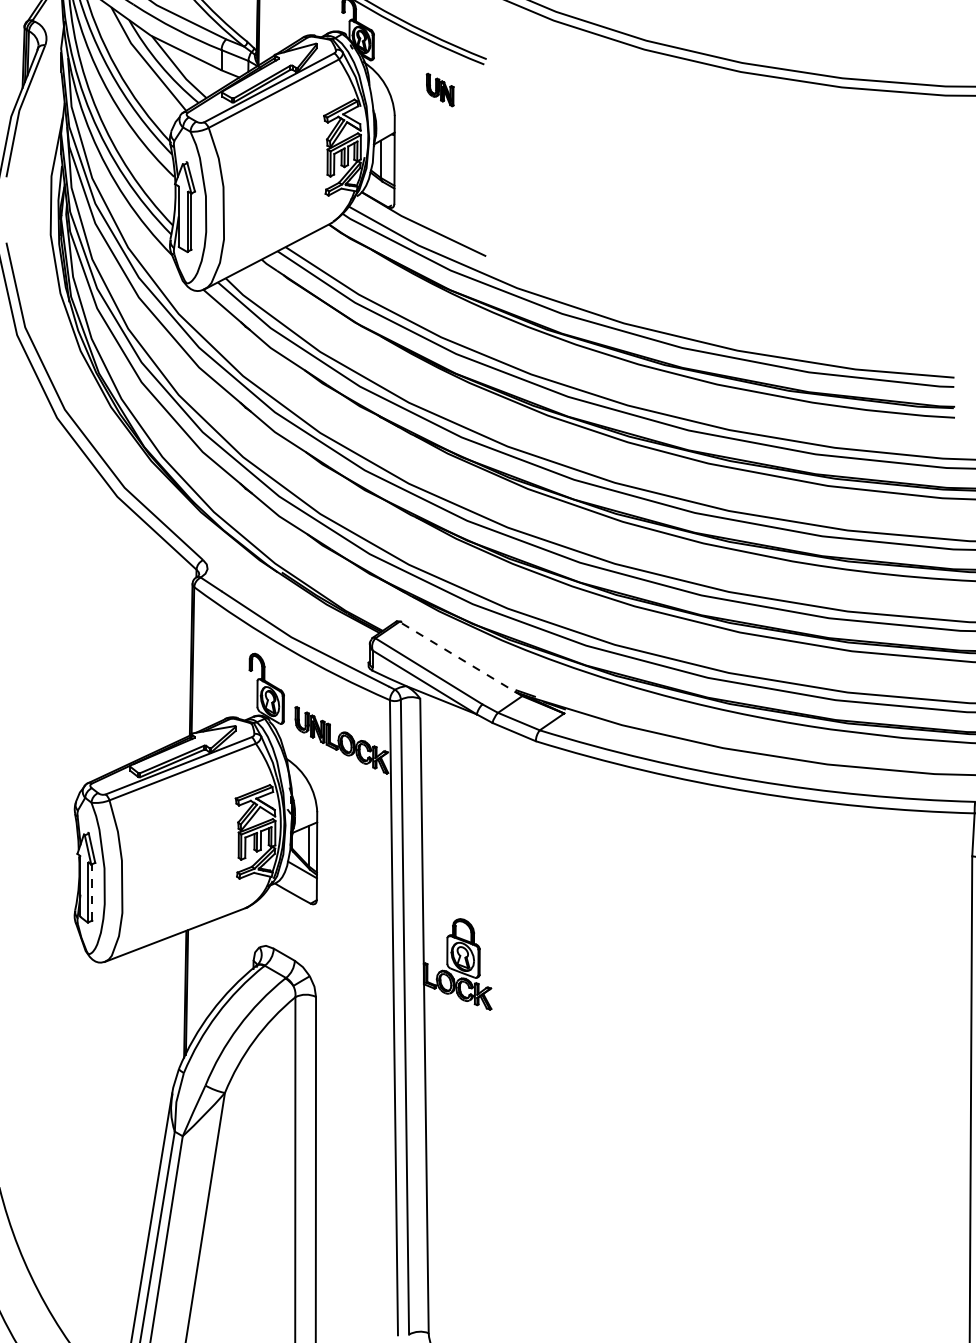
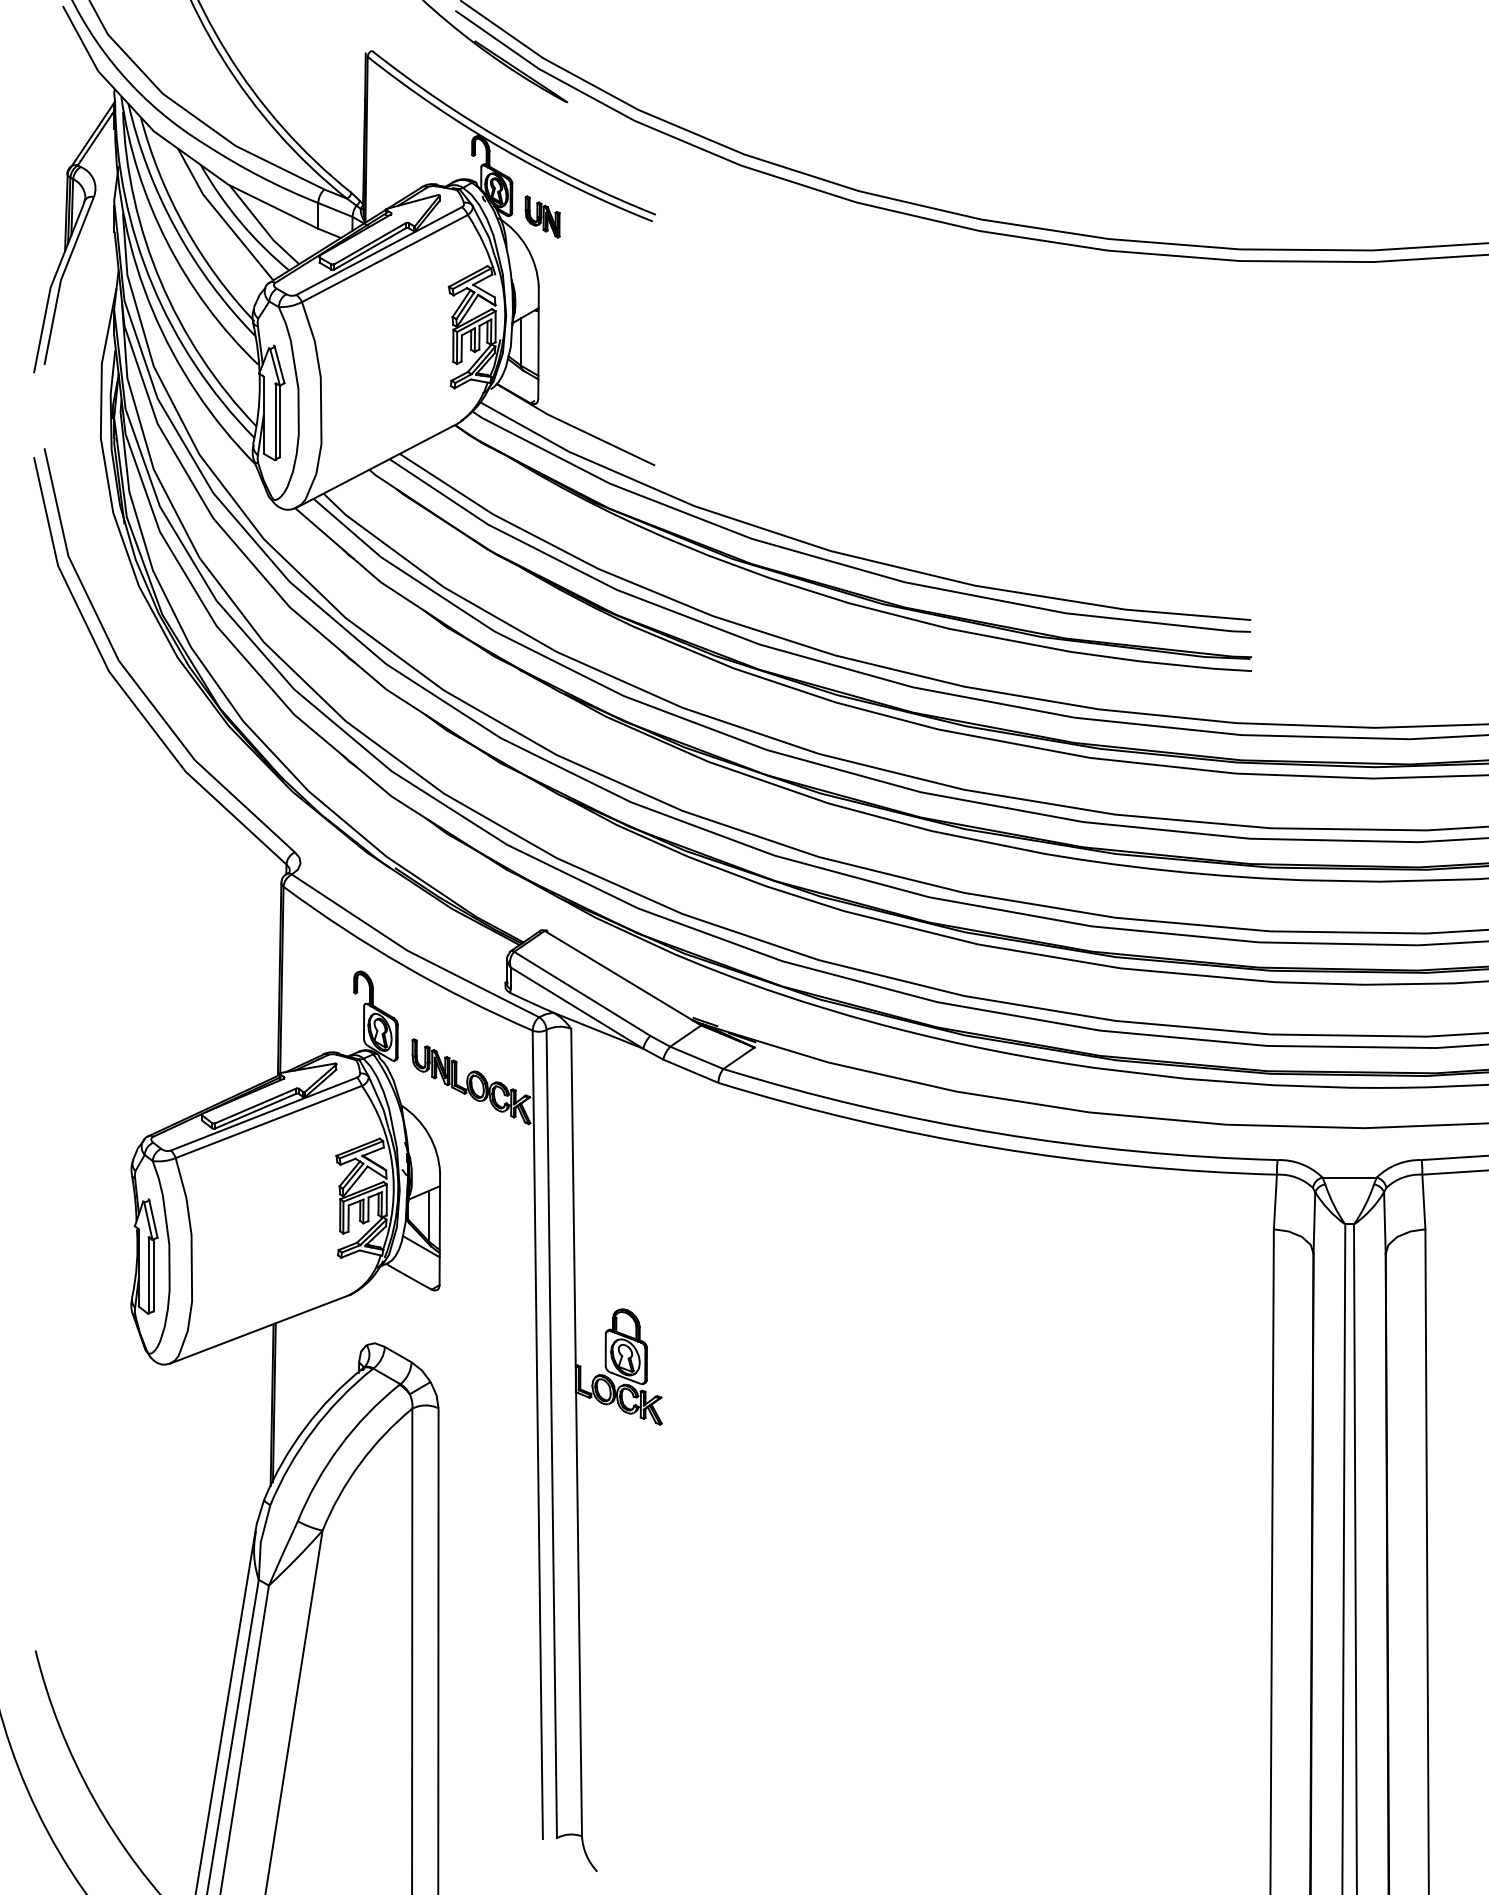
part: (440, 89) -> (542, 216), moved
line: (460, 658) -> (622, 977), dashed -> solid
line: (92, 892) -> (153, 1275), dashed -> solid

